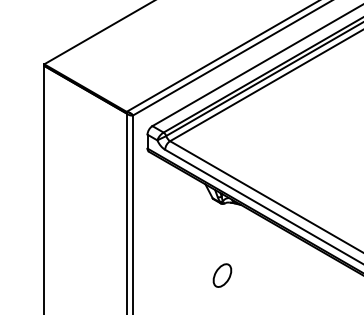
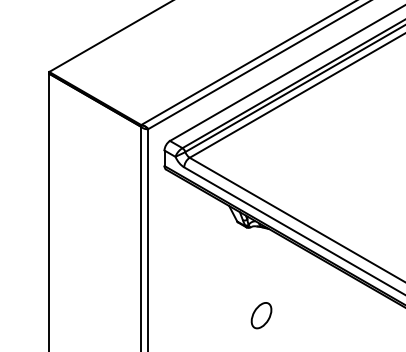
part: (222, 275) -> (261, 315), moved

